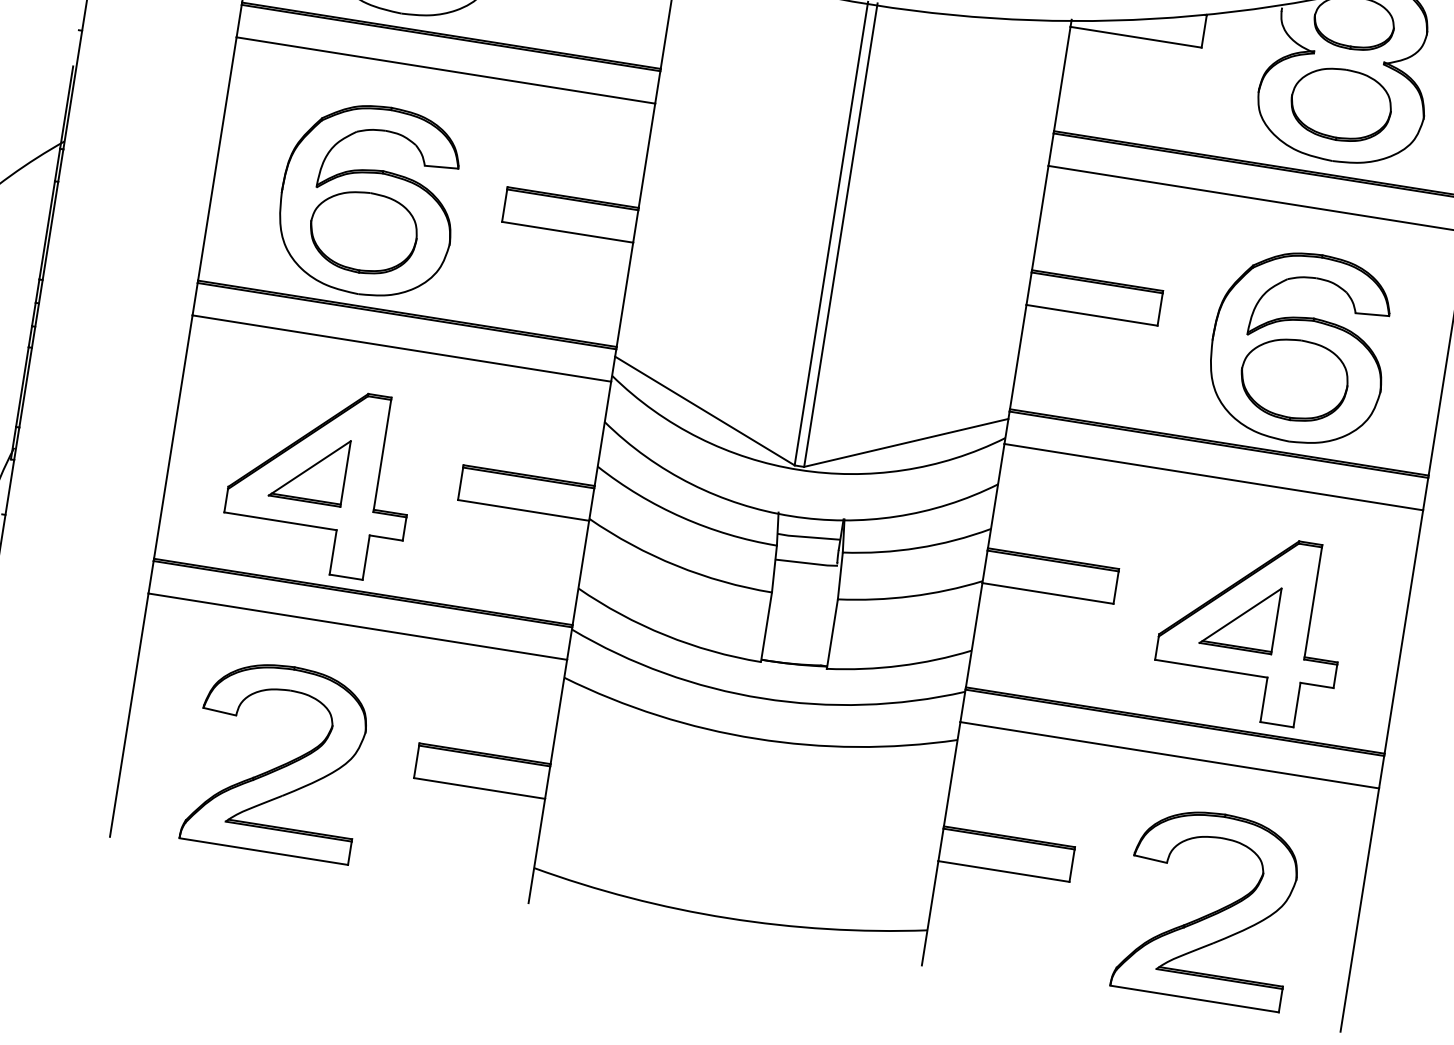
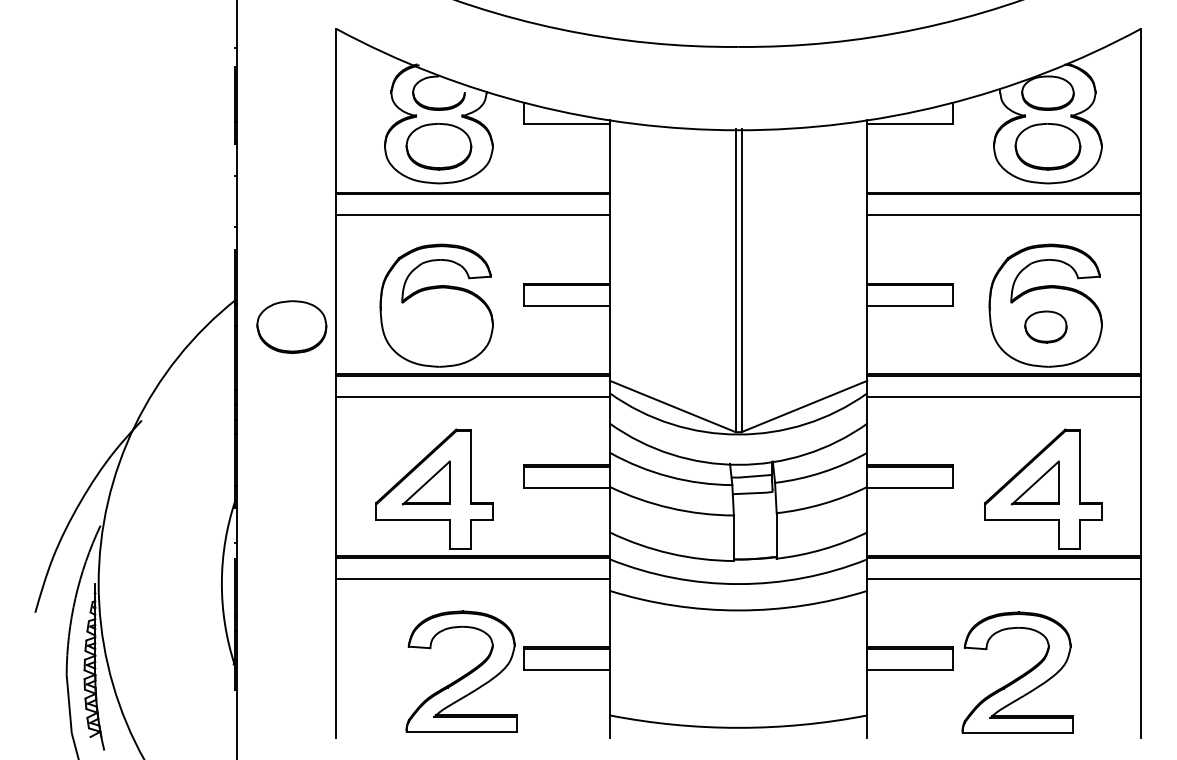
part: (363, 231) -> (291, 326), moved
part: (1293, 379) -> (1045, 326), size x0.6
part: (278, 758) -> (461, 671), moved
part: (1208, 906) -> (1017, 672), moved

